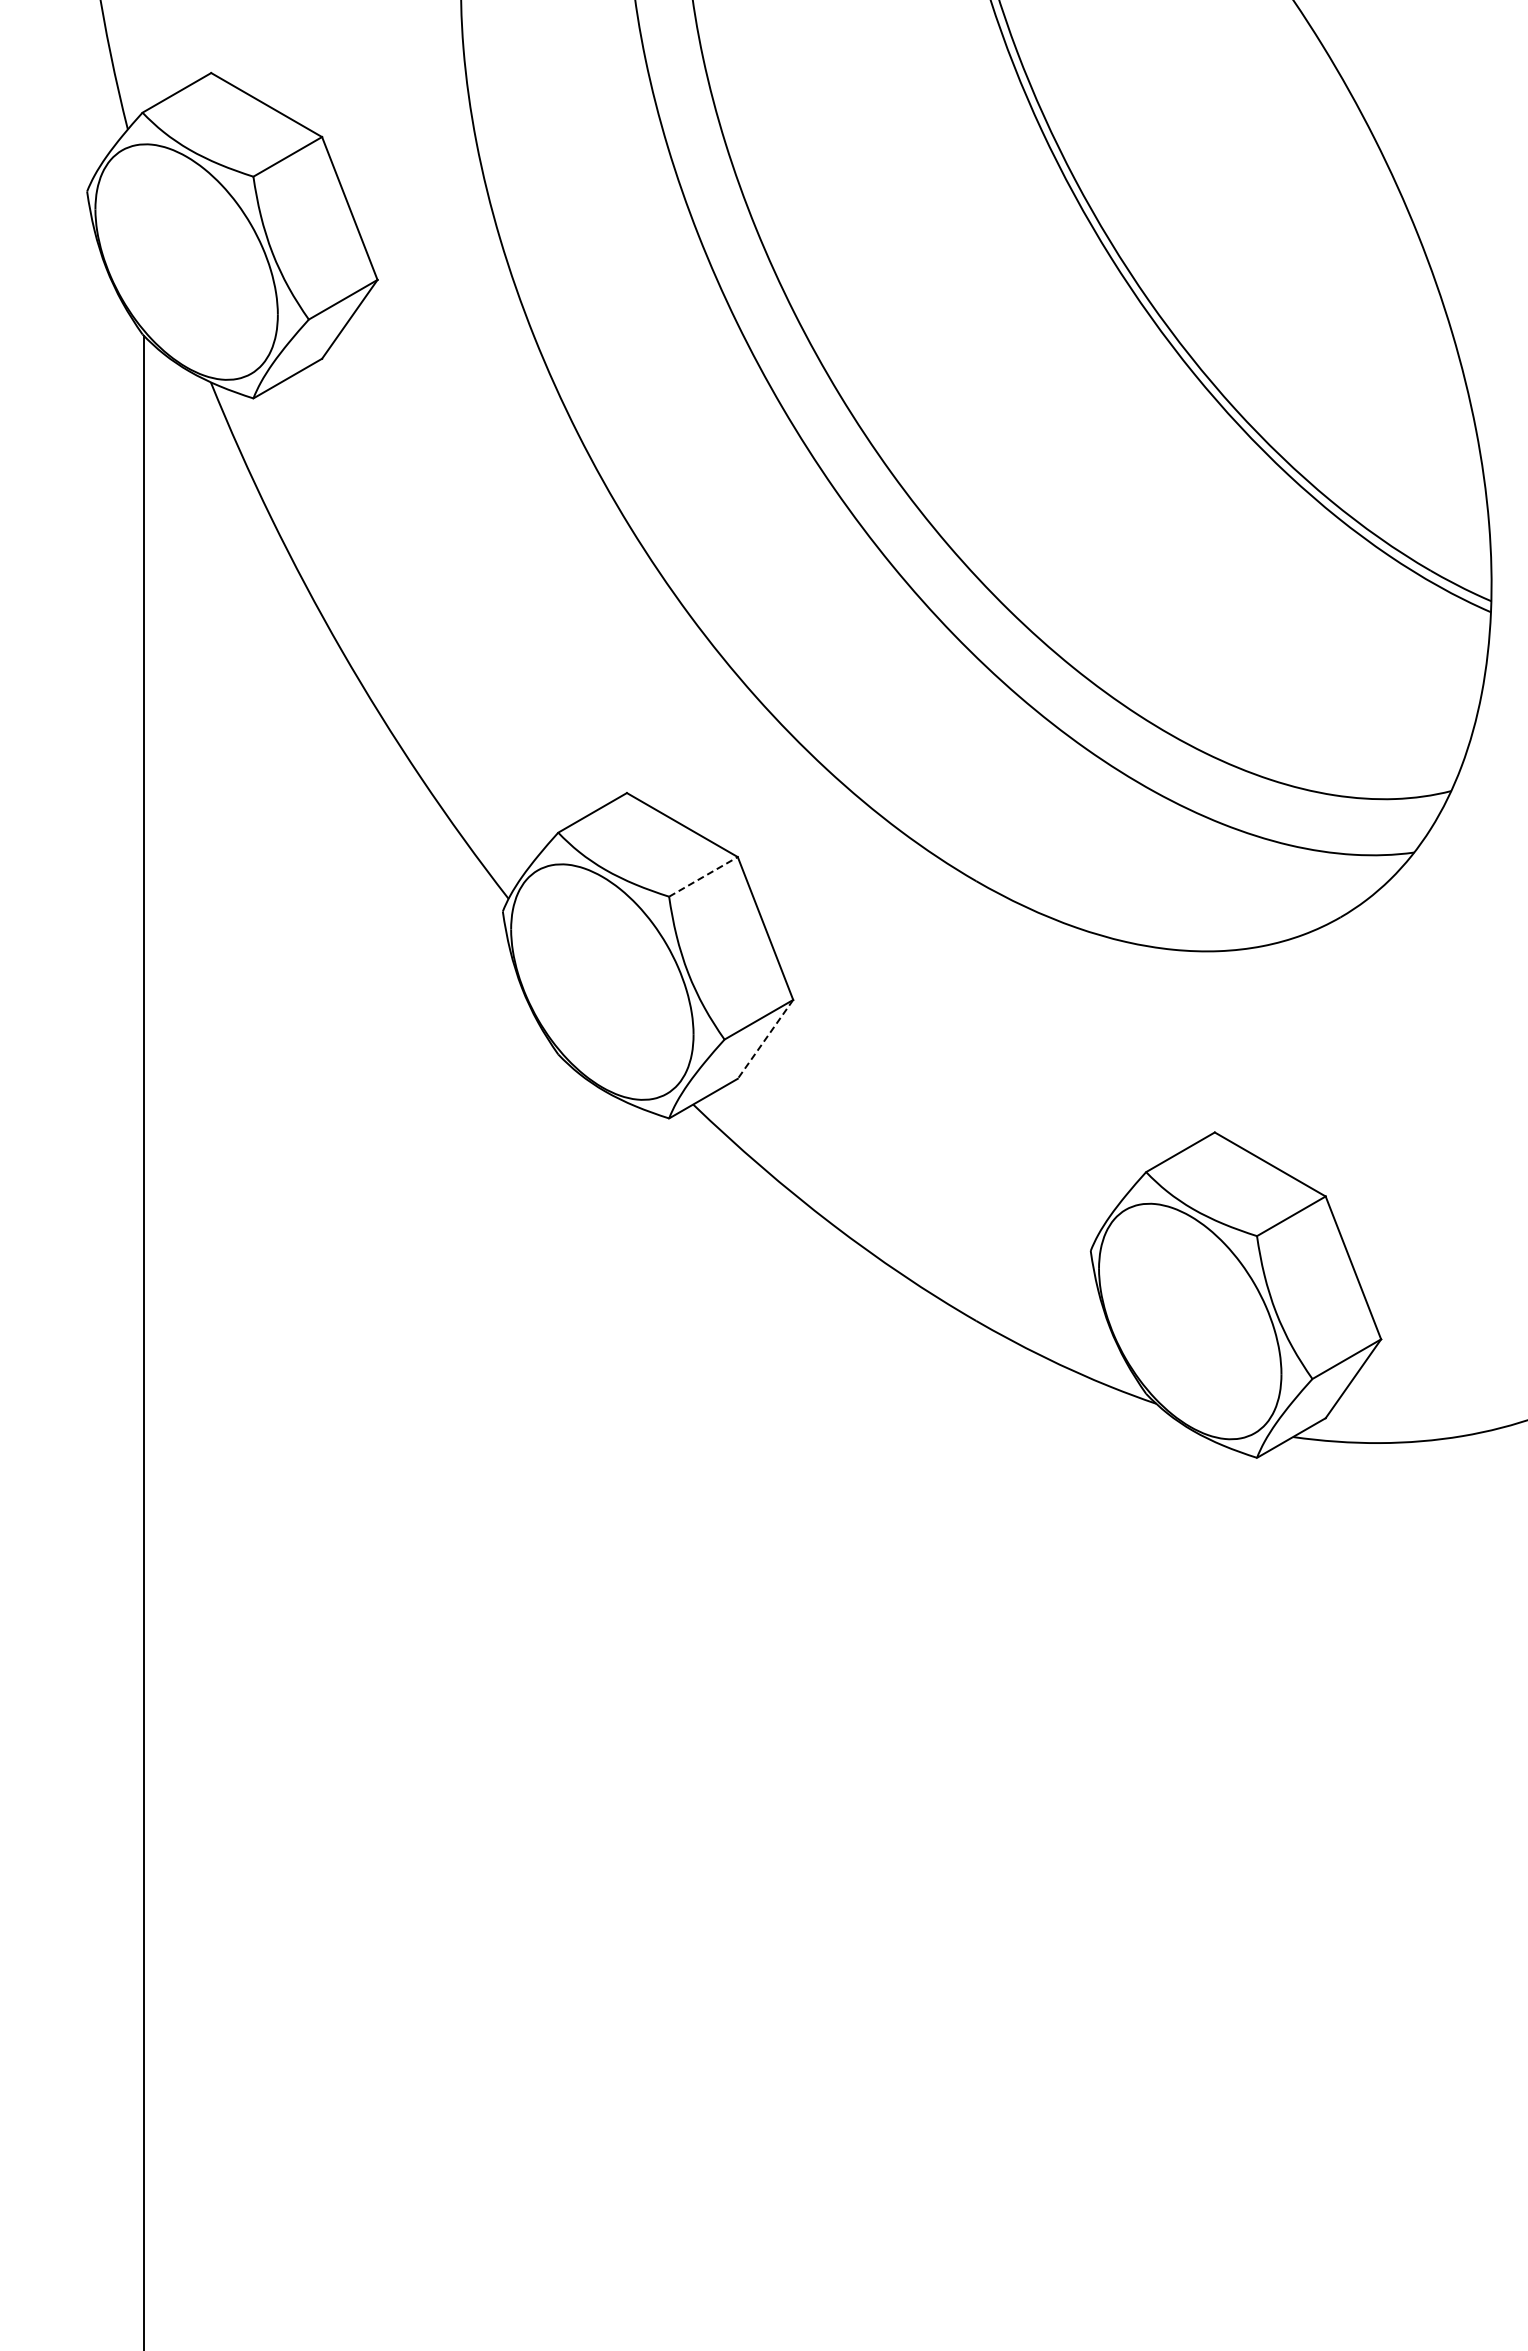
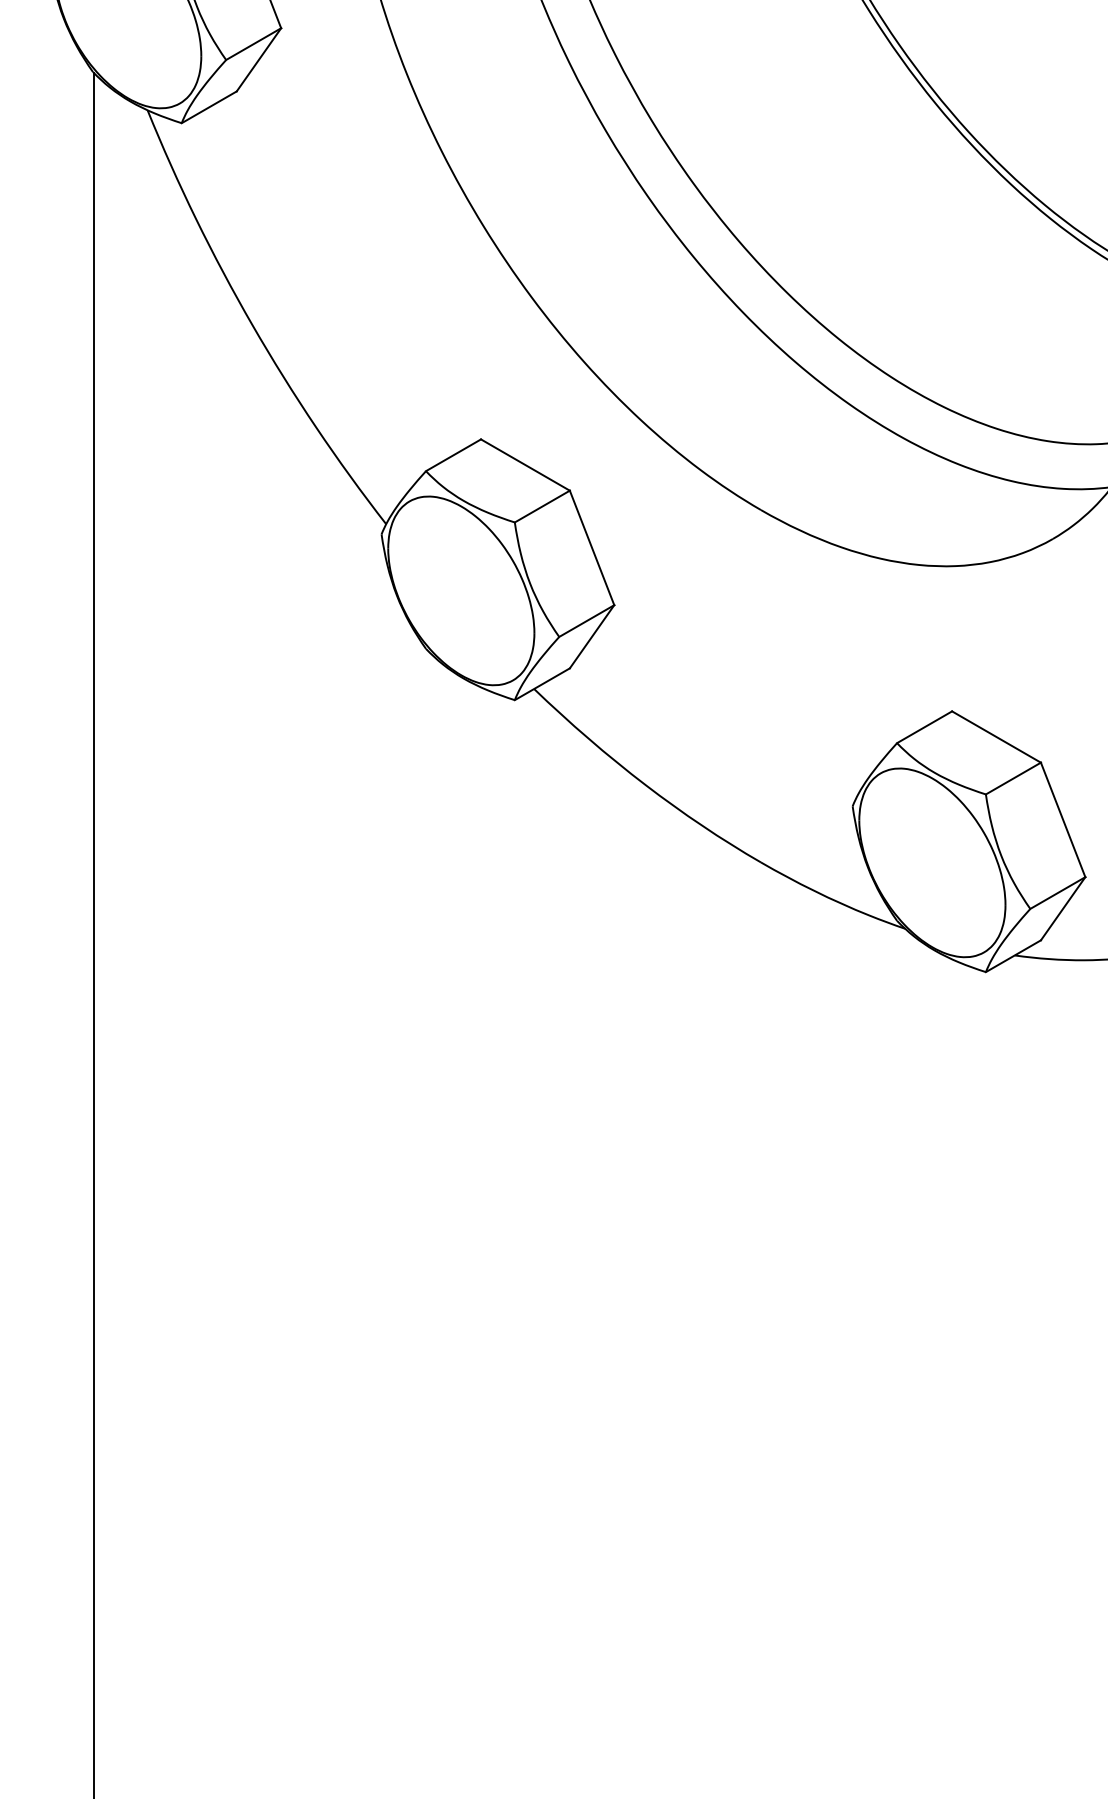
line: (703, 876) -> (542, 506), dashed -> solid
line: (765, 1039) -> (592, 636), dashed -> solid

